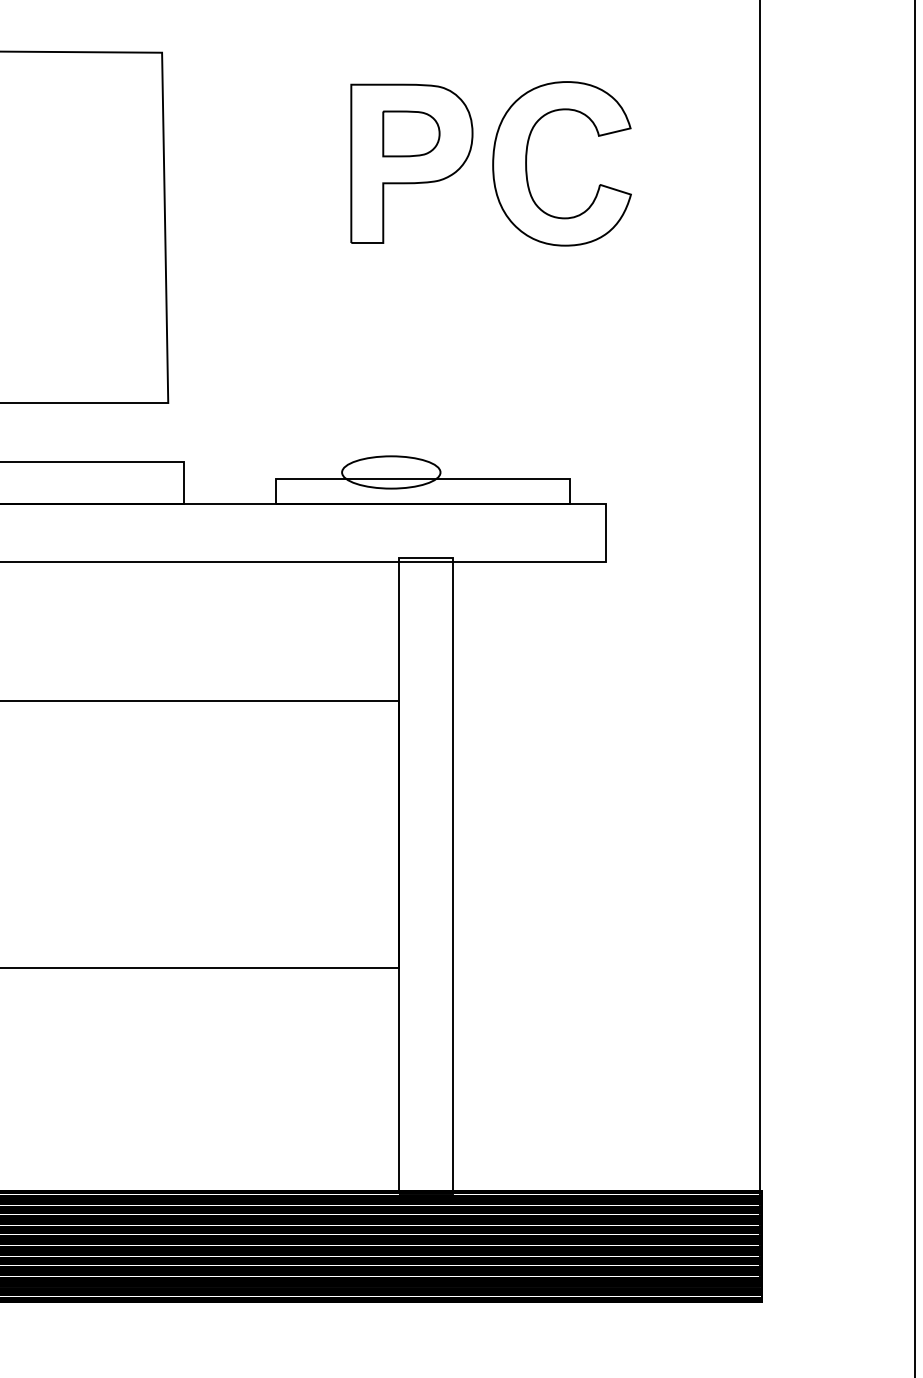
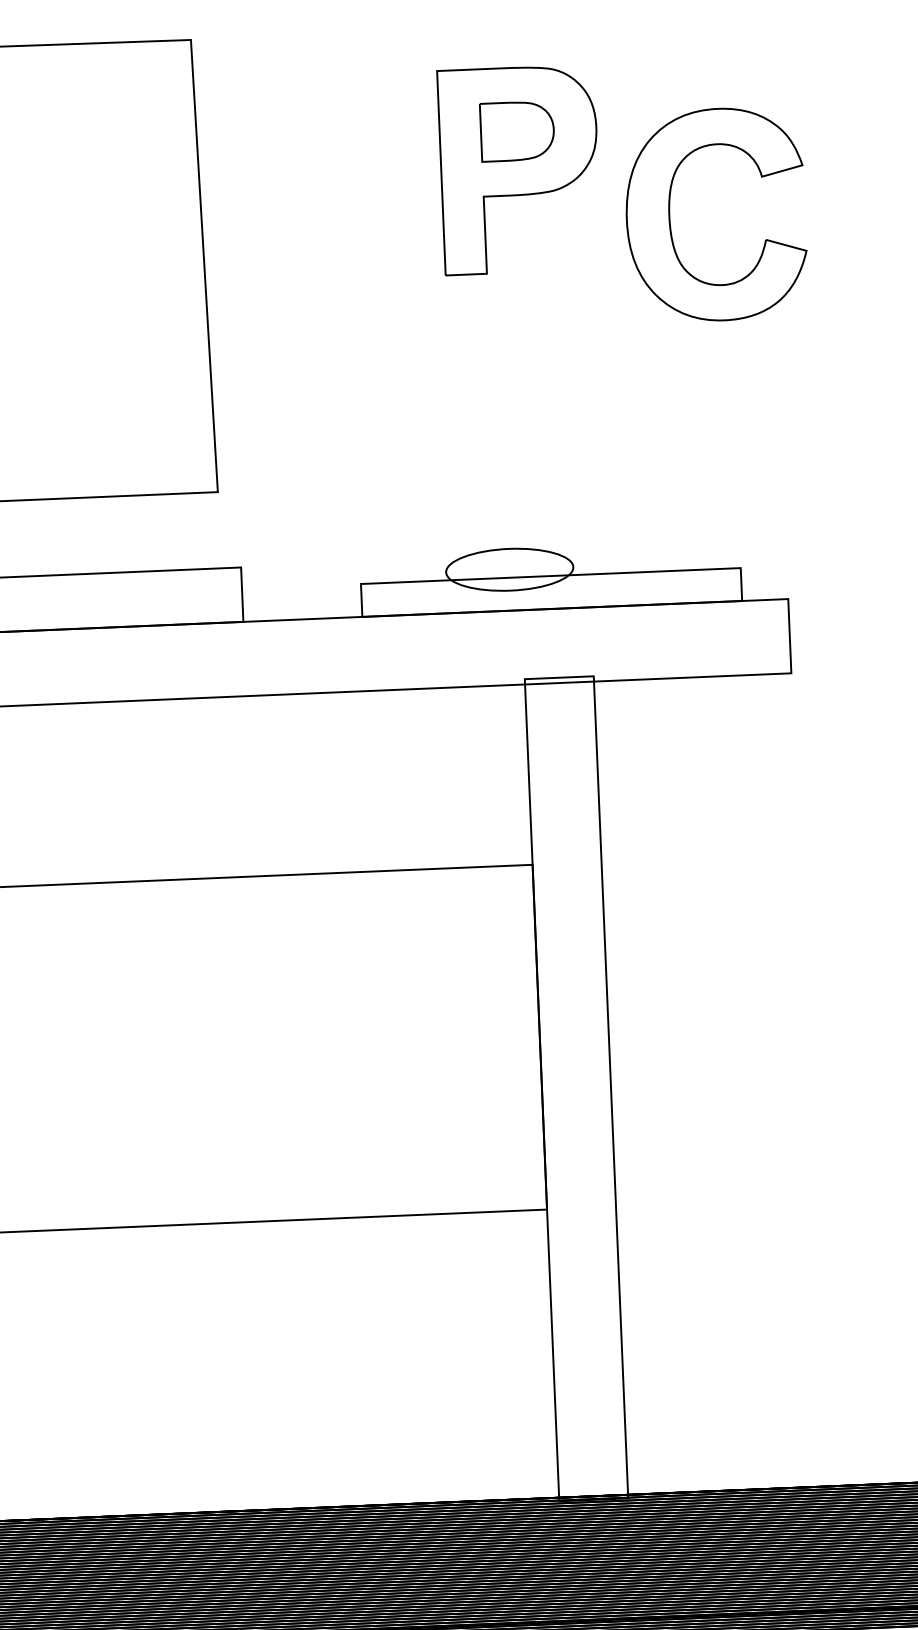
part: (527, 167) -> (671, 221), moved

